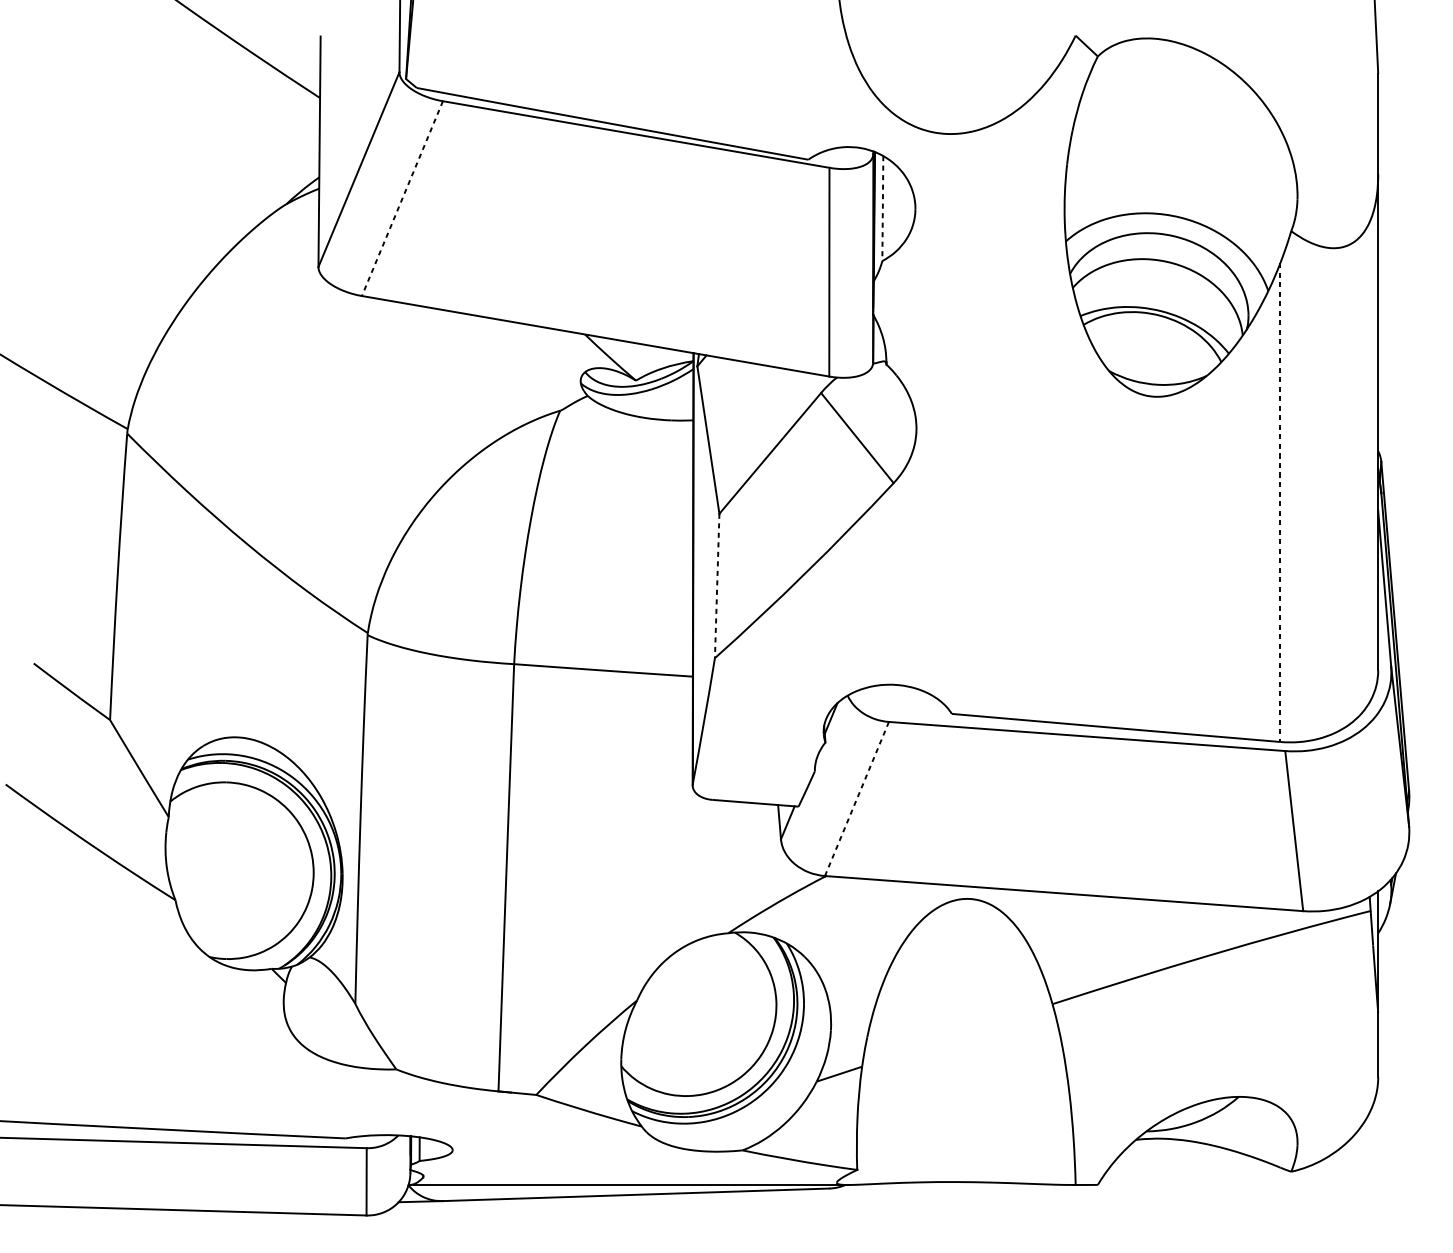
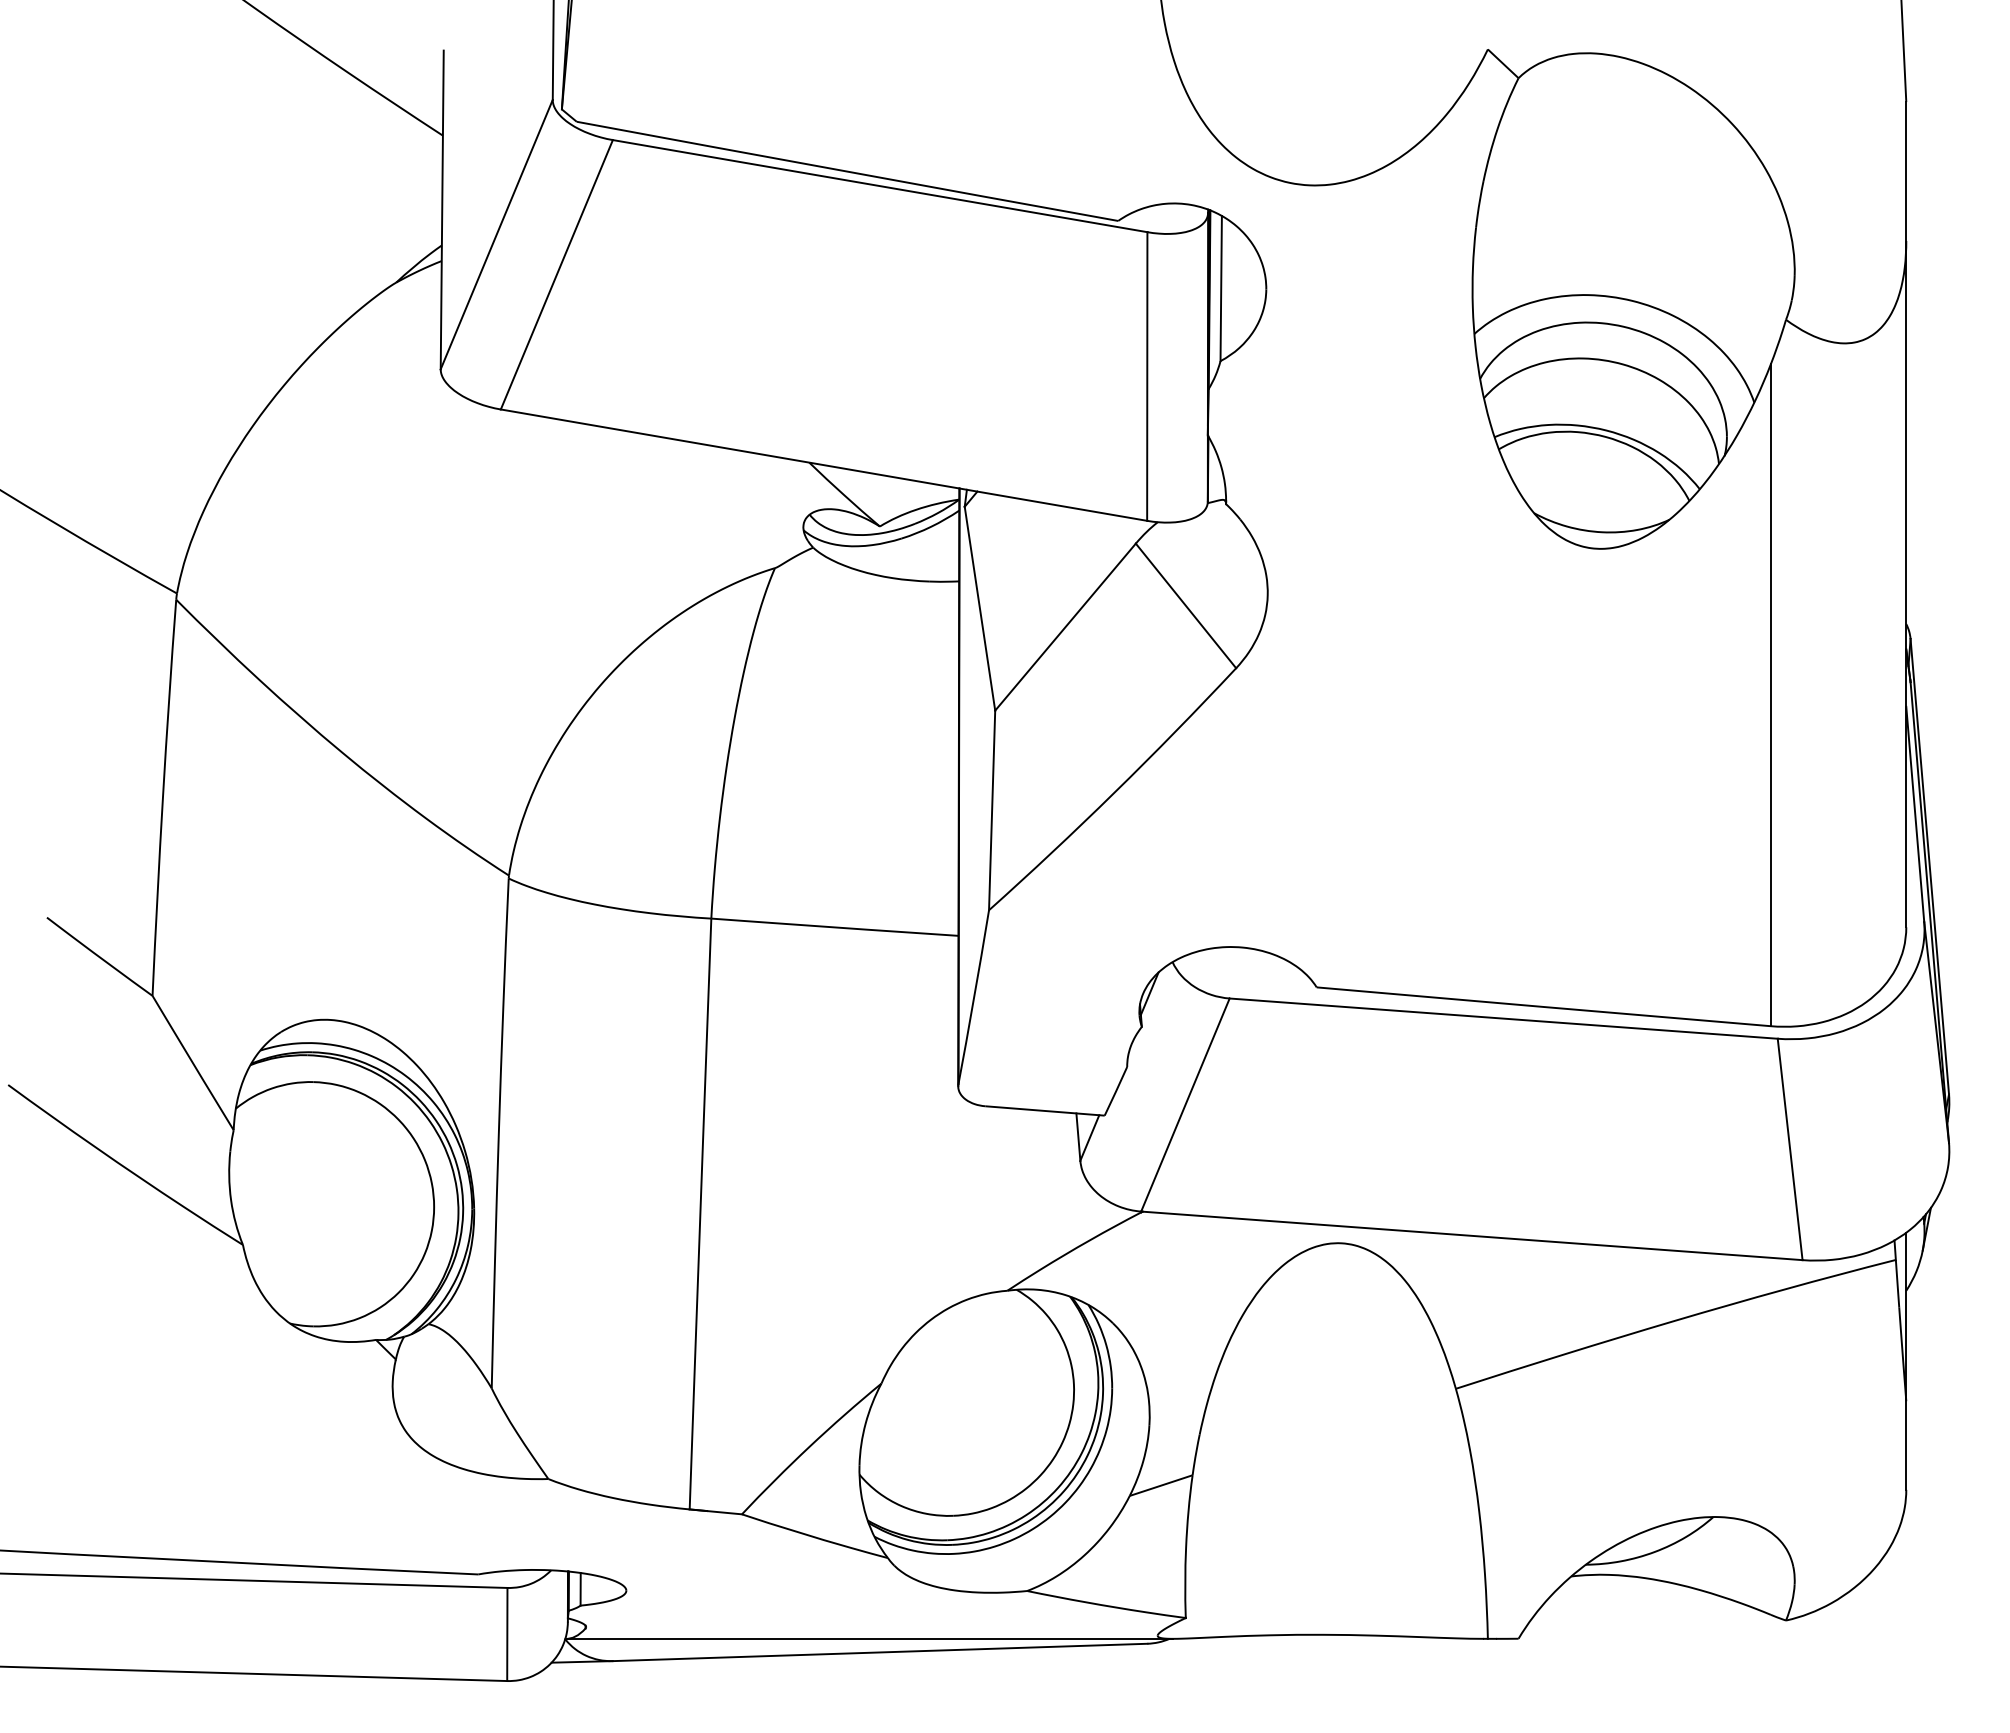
line: (402, 198) -> (556, 274), dashed -> solid
line: (883, 208) -> (1221, 288), dashed -> solid
line: (1280, 502) -> (1770, 695), dashed -> solid
line: (717, 586) -> (992, 810), dashed -> solid
line: (857, 798) -> (1185, 1104), dashed -> solid

